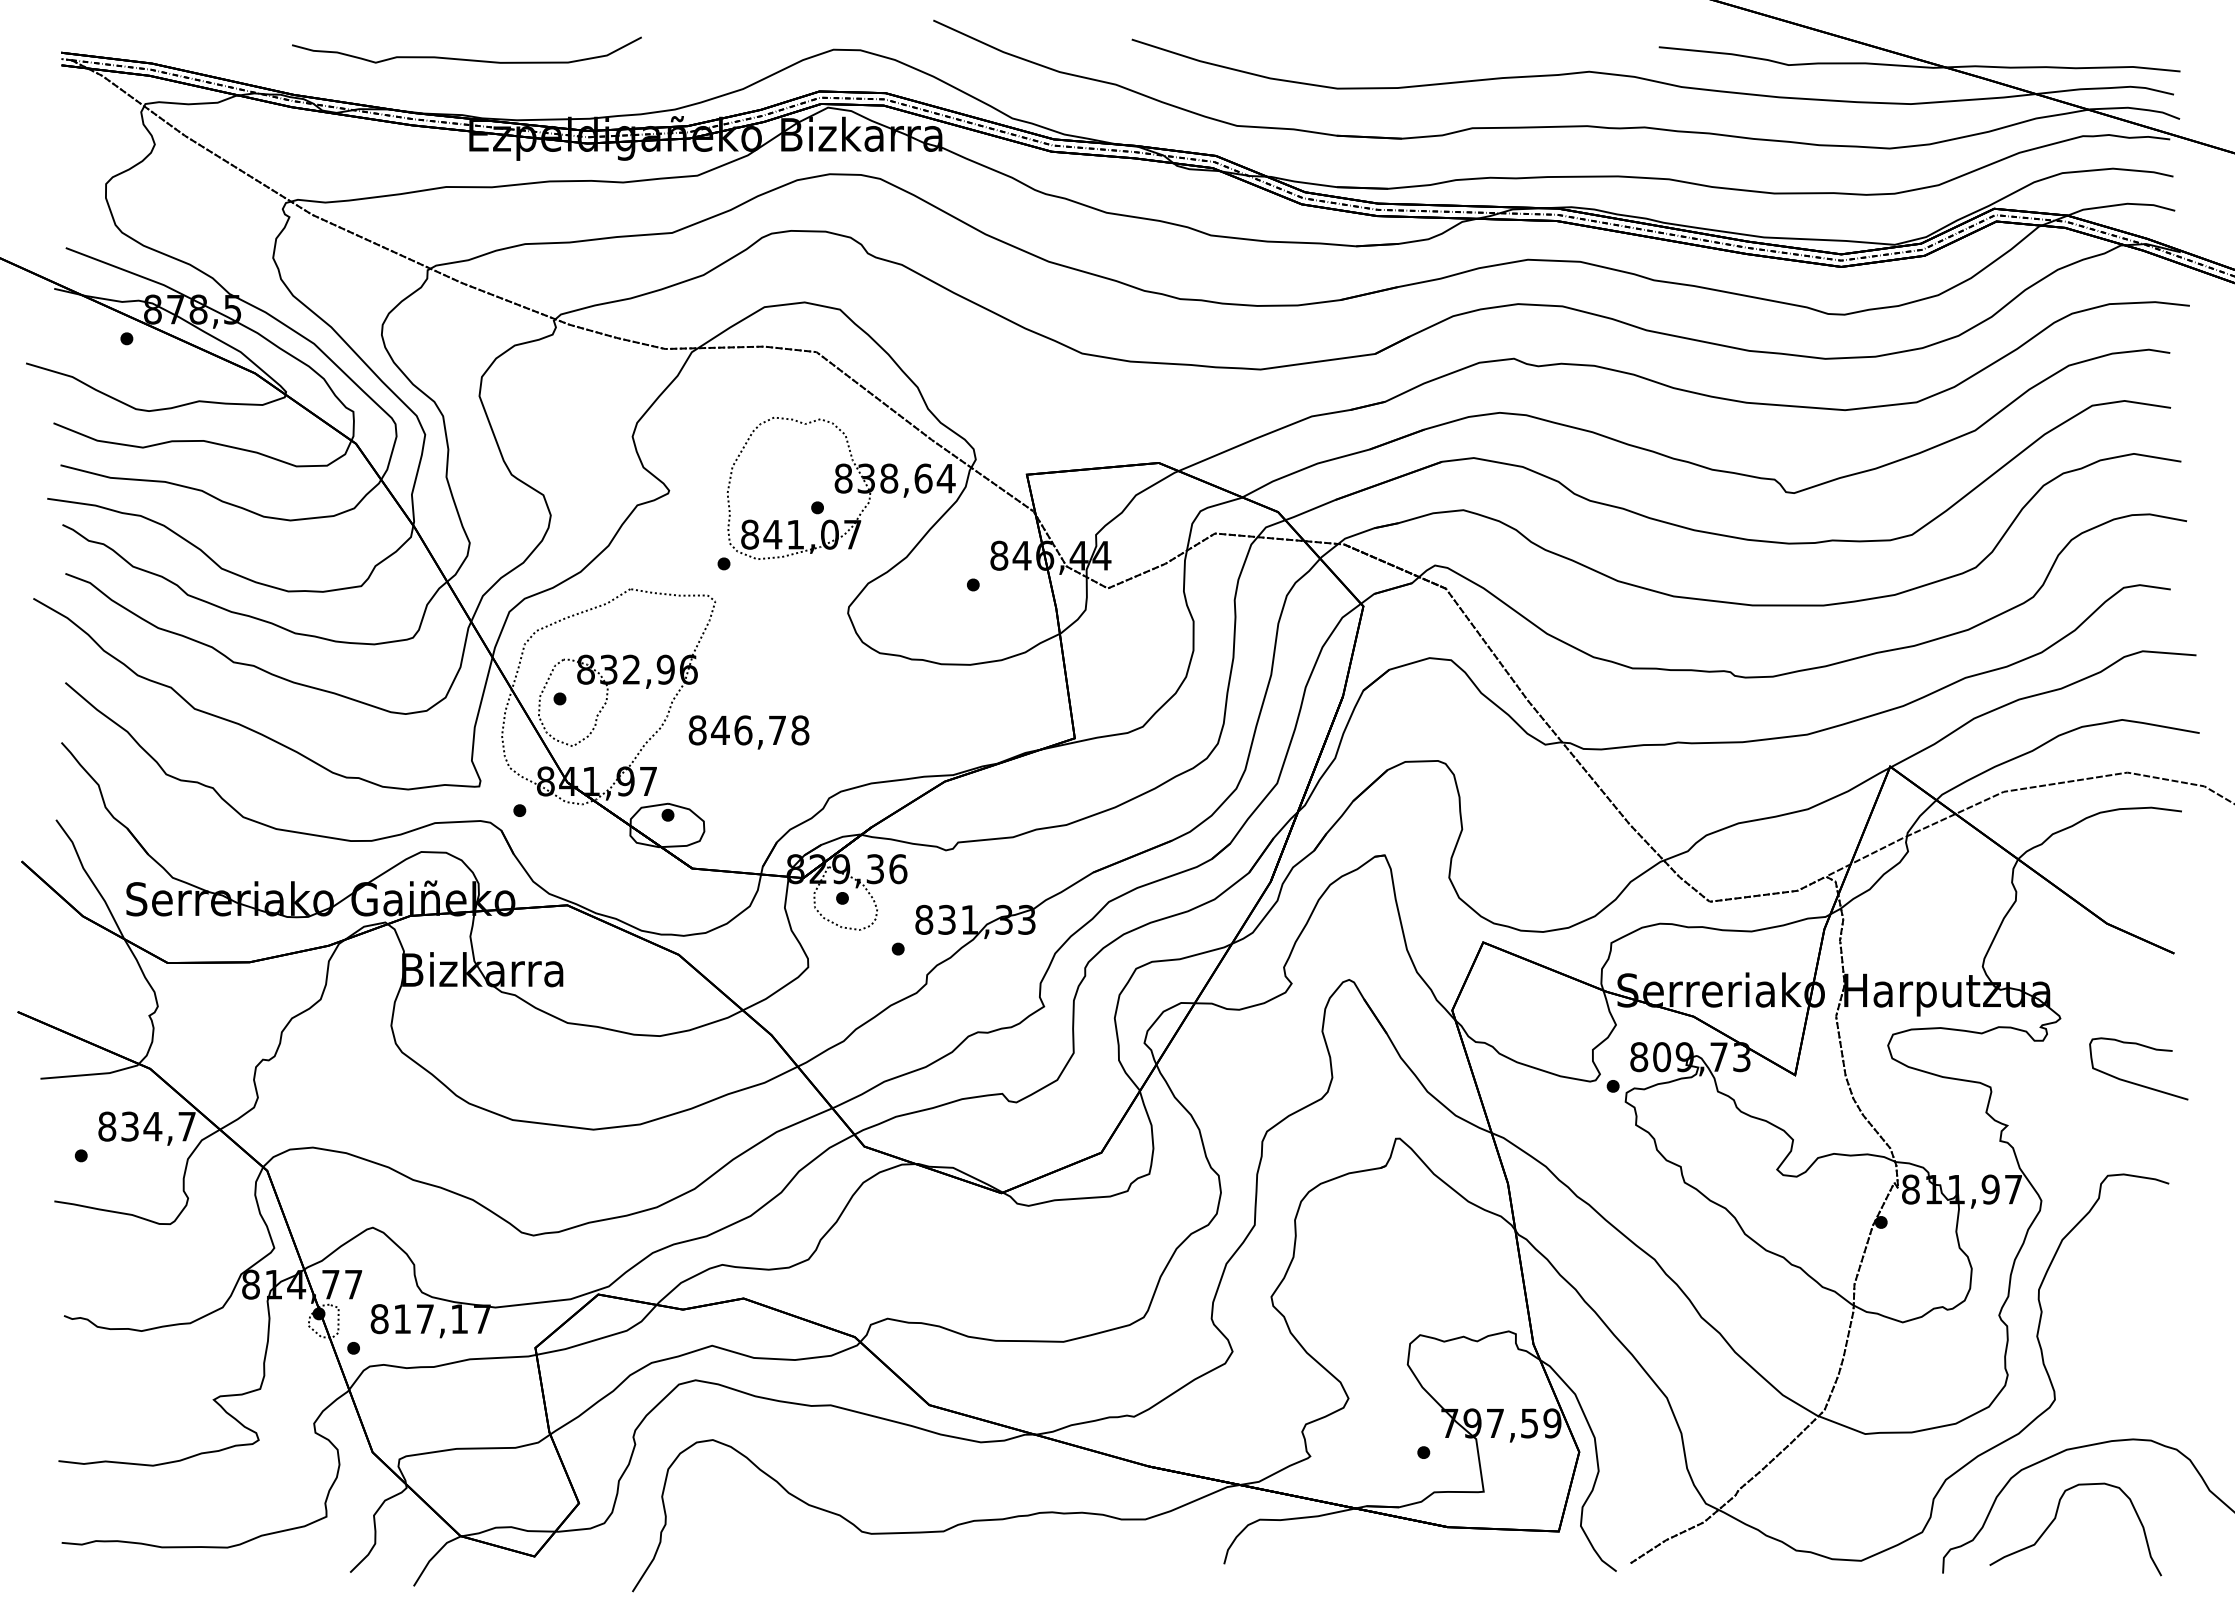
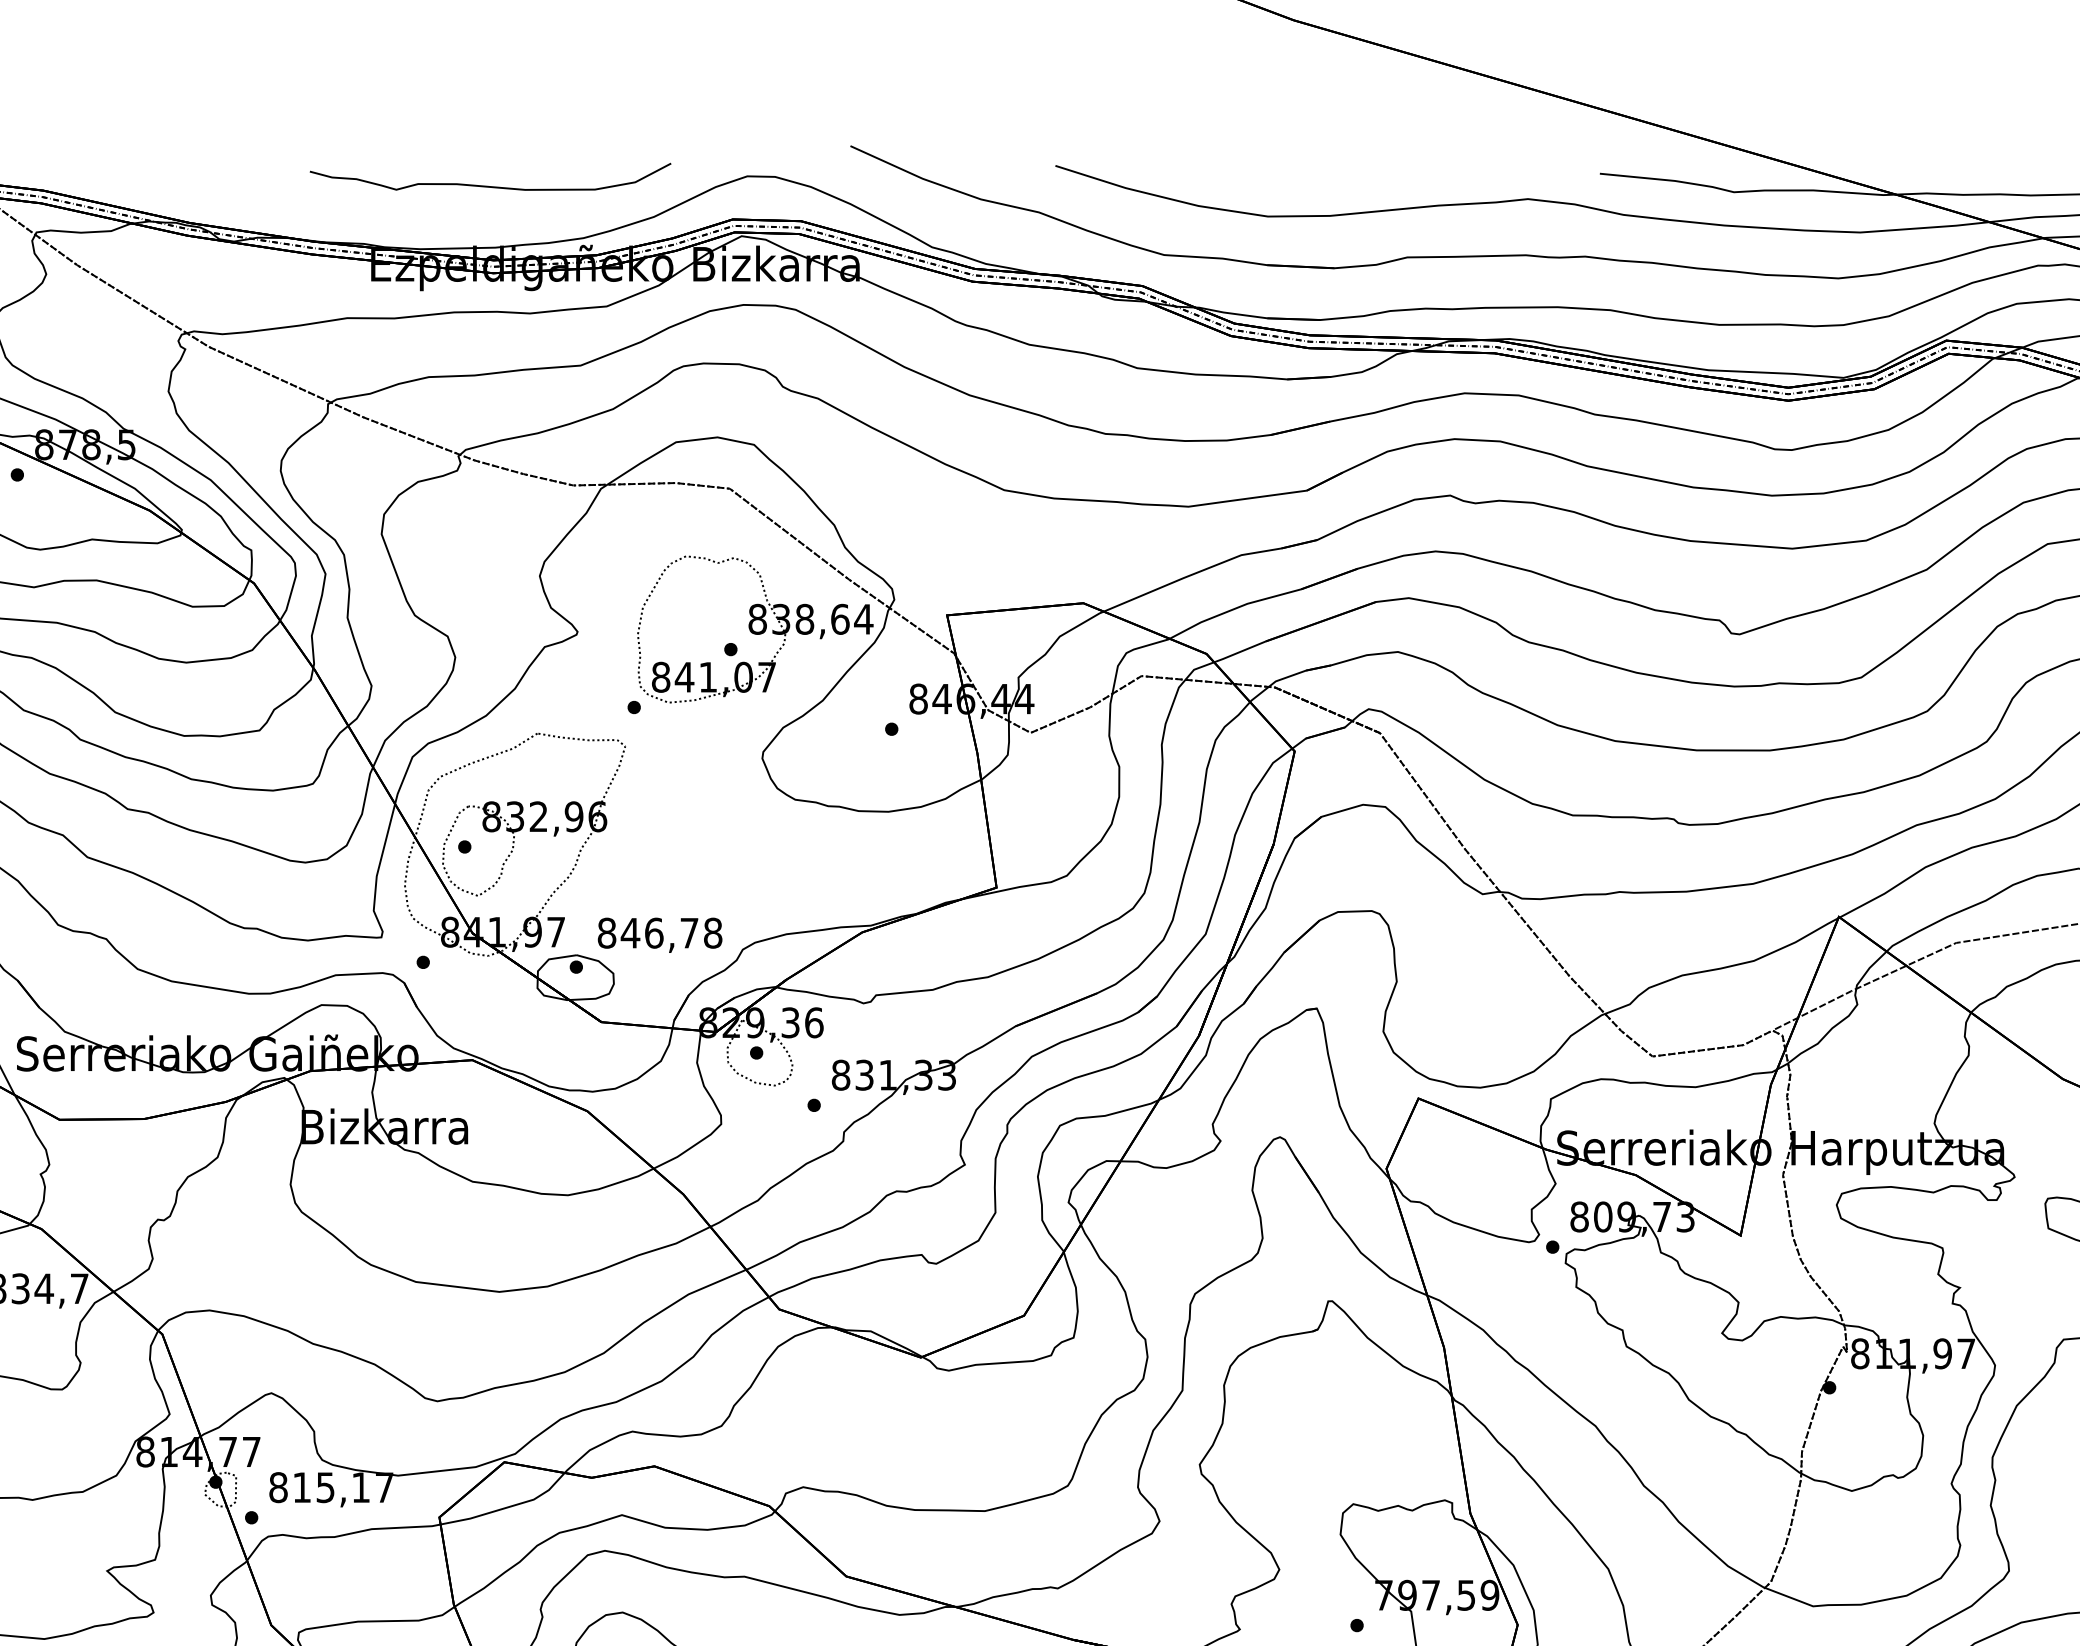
curve: (463, 58) -> (487, 185), moved
text: (748, 732) -> (659, 935), moved
text: (424, 1319) -> (324, 1488), 817,17 -> 815,17

